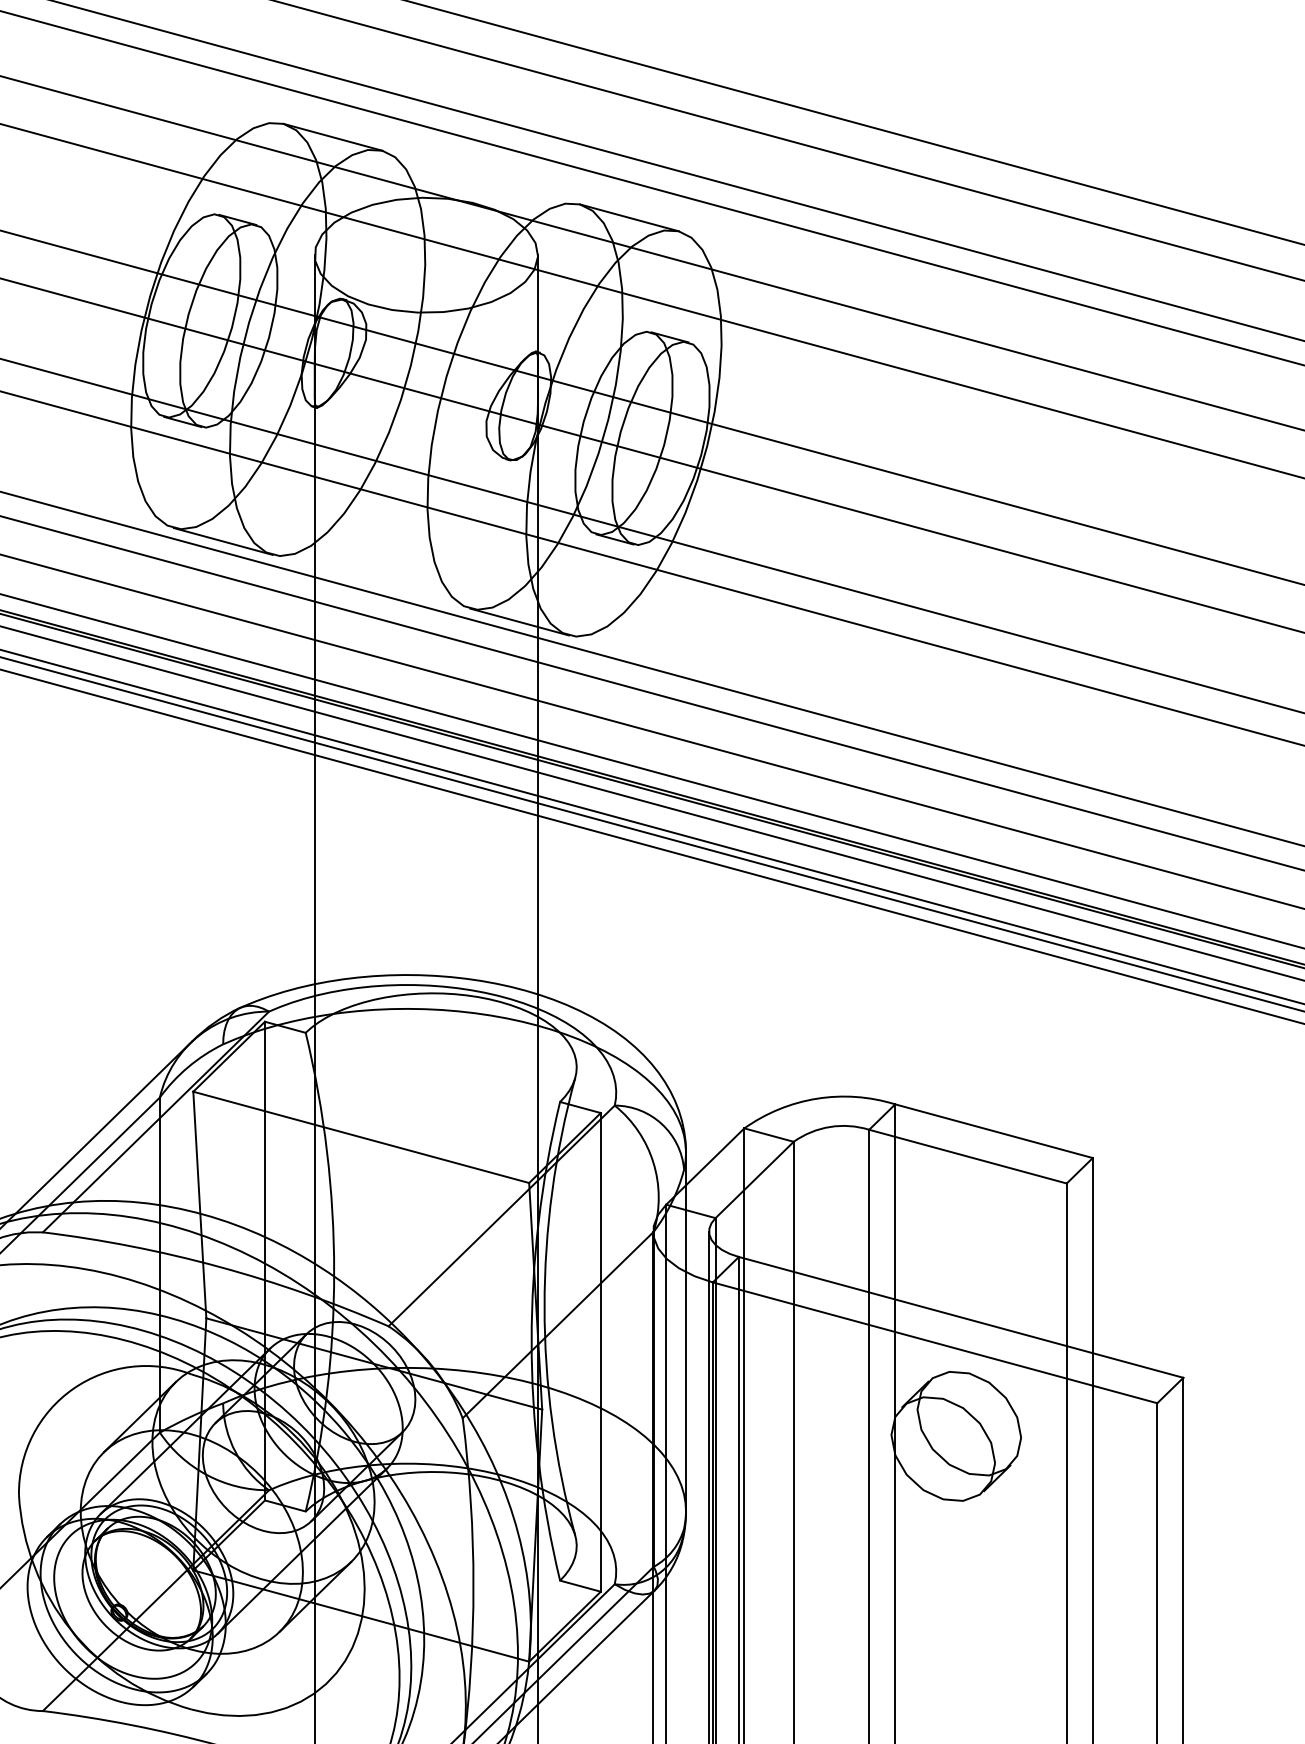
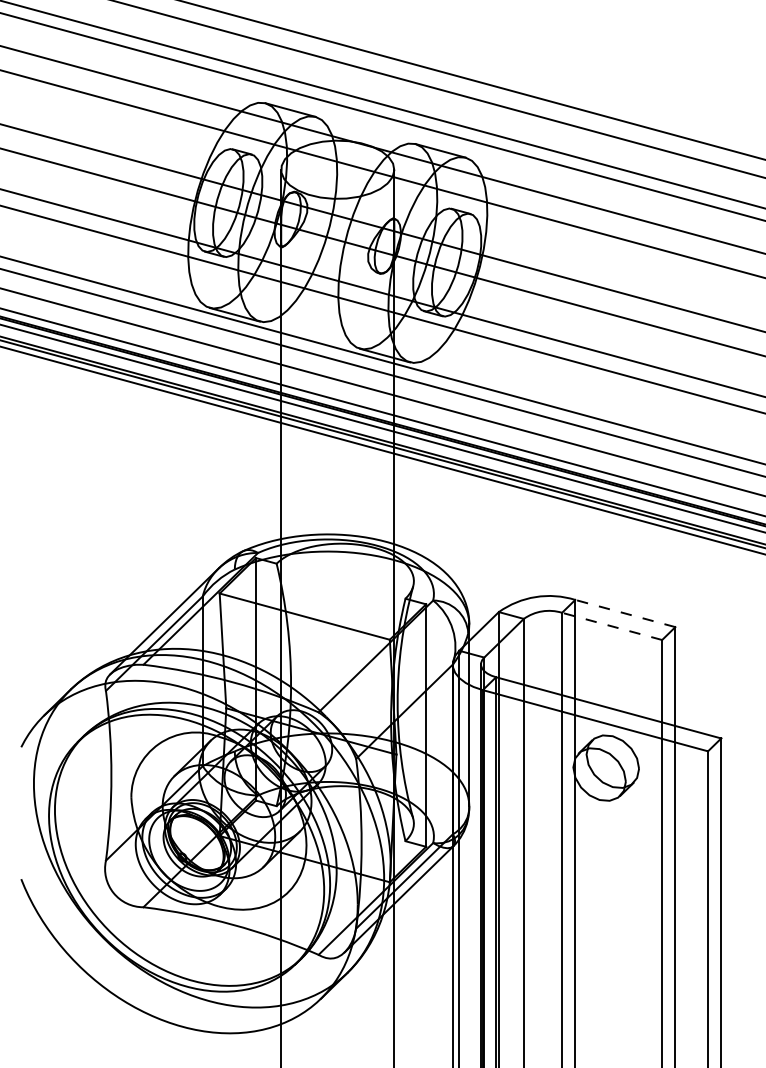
line: (994, 1131) -> (625, 613), solid -> dashed
line: (968, 1156) -> (612, 626), solid -> dashed

